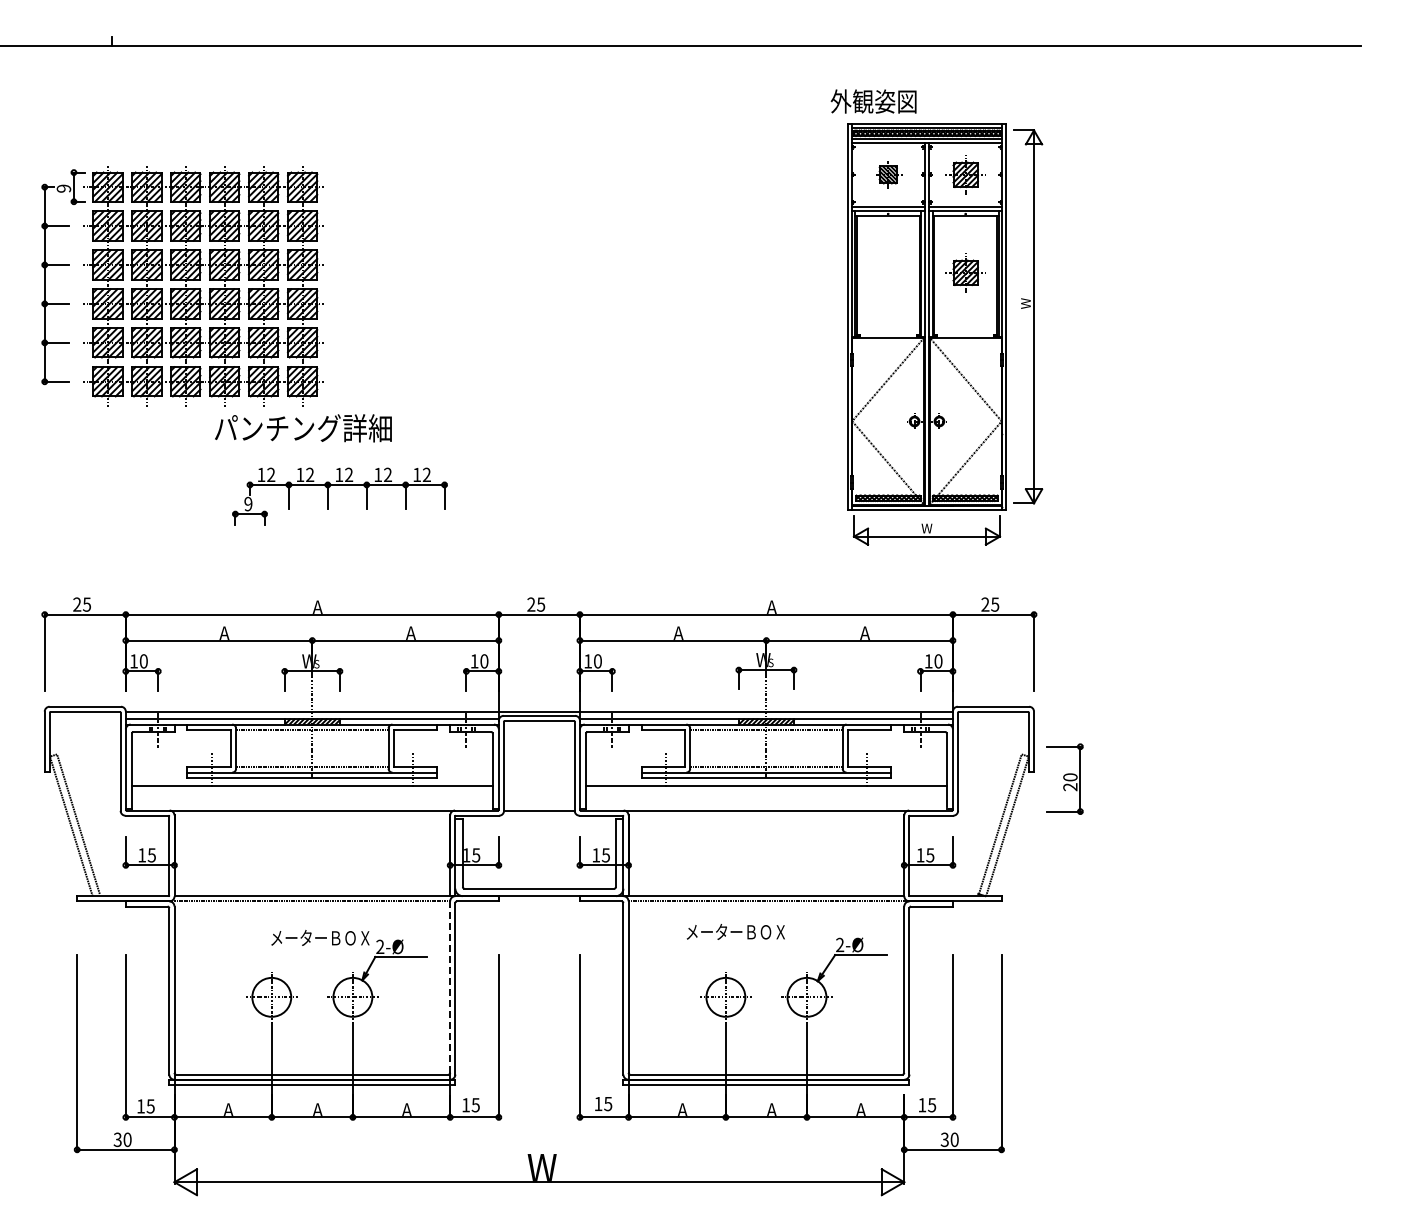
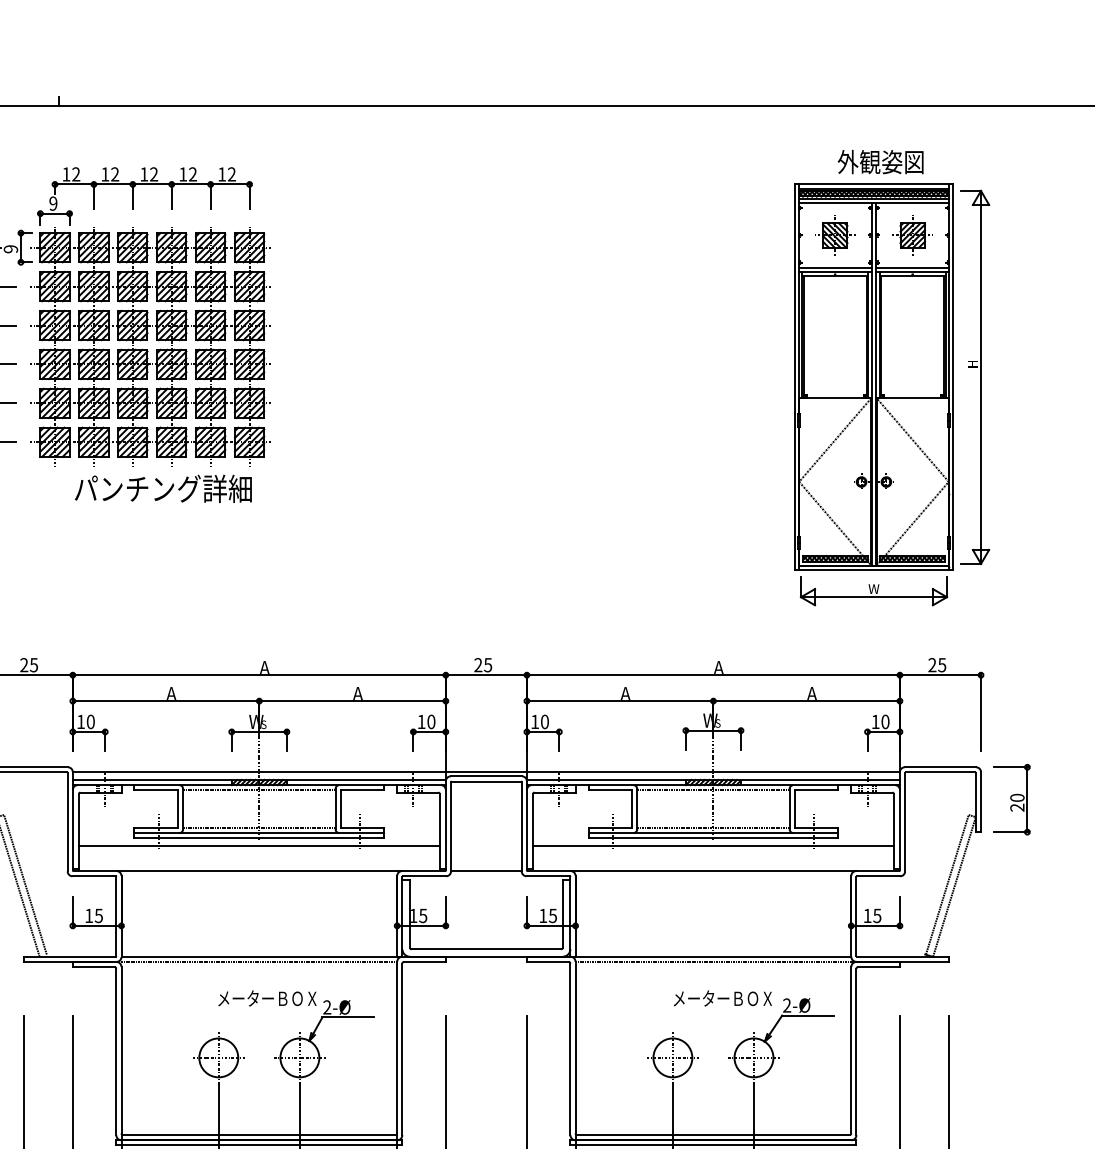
text: (873, 101) -> (880, 162), moved
part: (888, 174) -> (835, 235), size x1.43
part: (965, 272) -> (912, 333), removed
text: (1025, 303) -> (972, 364), W -> H
text: (303, 428) -> (163, 489), moved
part: (339, 485) -> (144, 185), moved
part: (1064, 778) -> (1011, 799), moved
text: (735, 931) -> (722, 998), moved
line: (450, 987) -> (397, 1048), dashed -> solid

